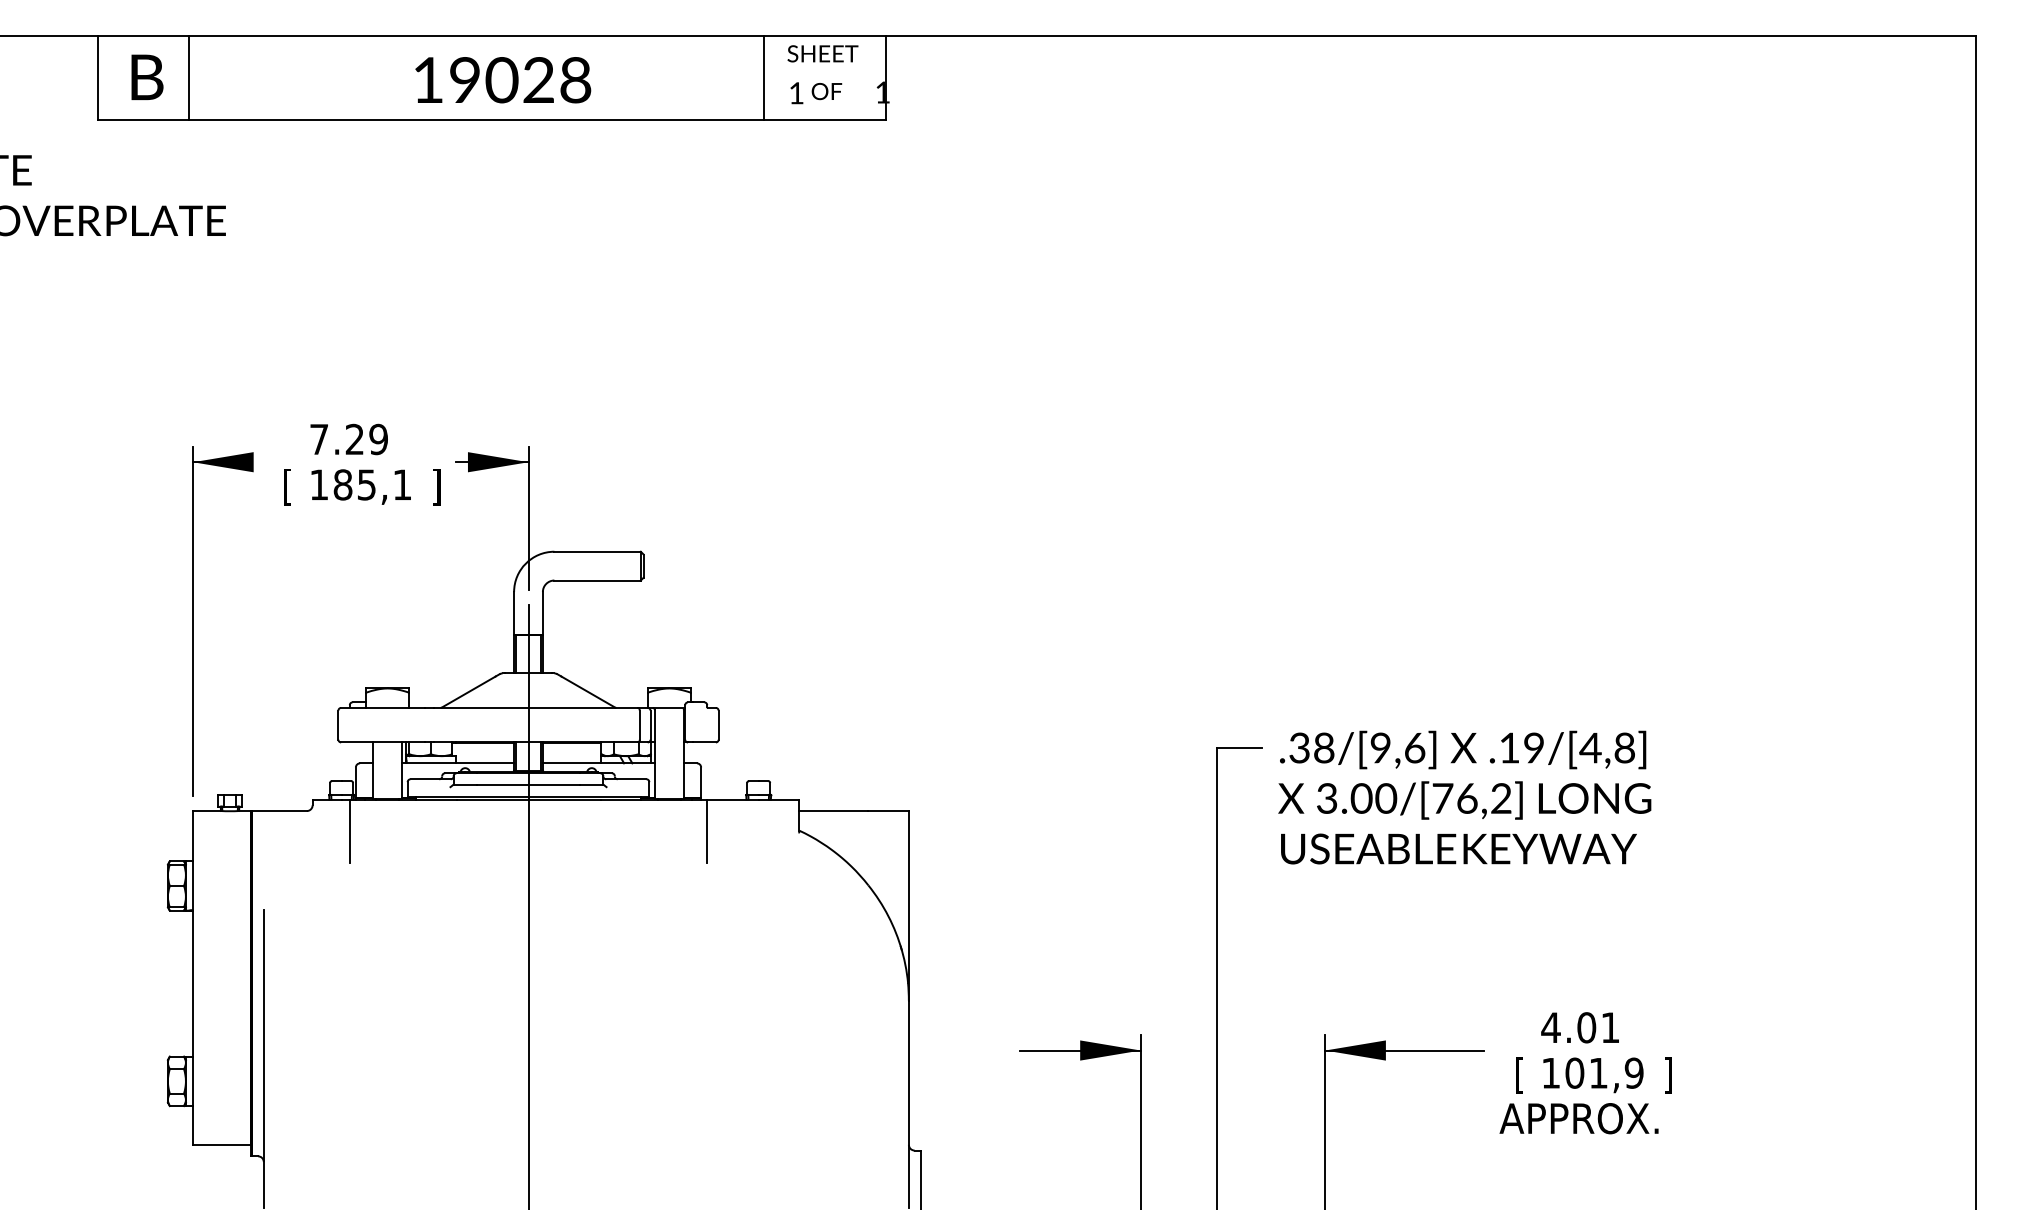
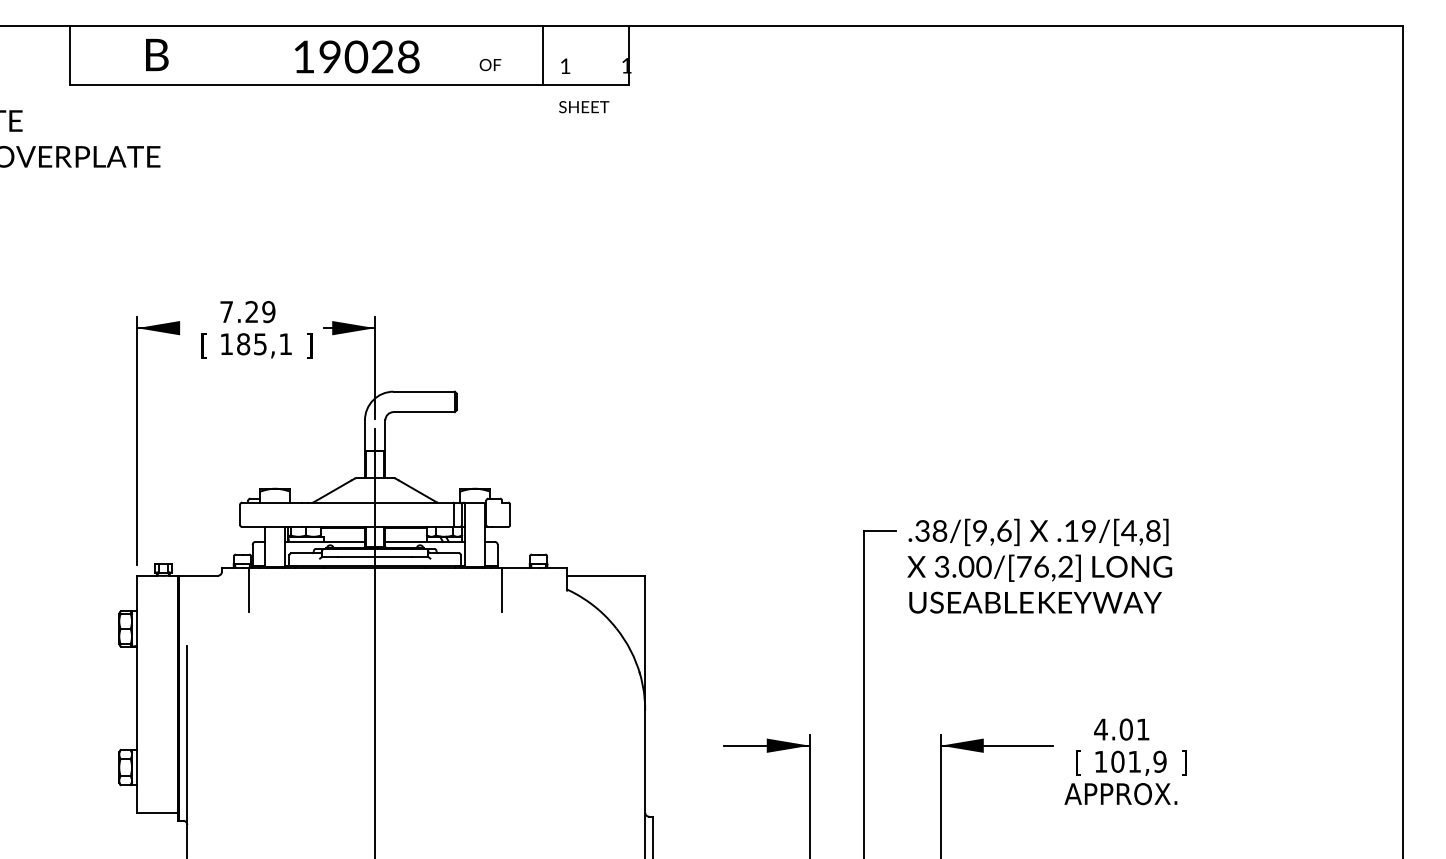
text: (822, 53) -> (583, 106), moved
text: (147, 76) -> (157, 54), moved
line: (189, 77) -> (134, 55), removed
text: (826, 91) -> (490, 65), moved

